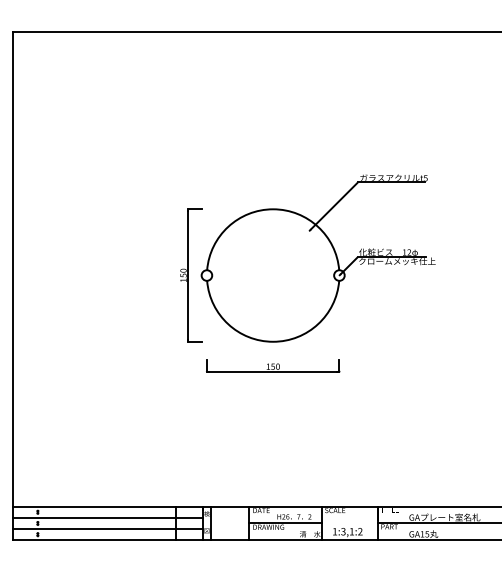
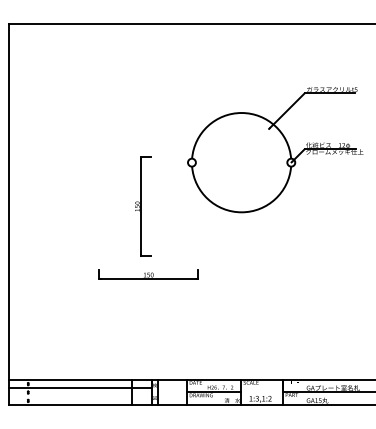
part: (318, 259) -> (275, 150), moved
part: (273, 366) -> (148, 274), moved
line: (107, 528) -> (80, 396), removed

